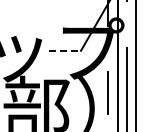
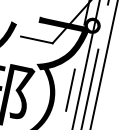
line: (65, 50) -> (37, 39), dashed -> solid

